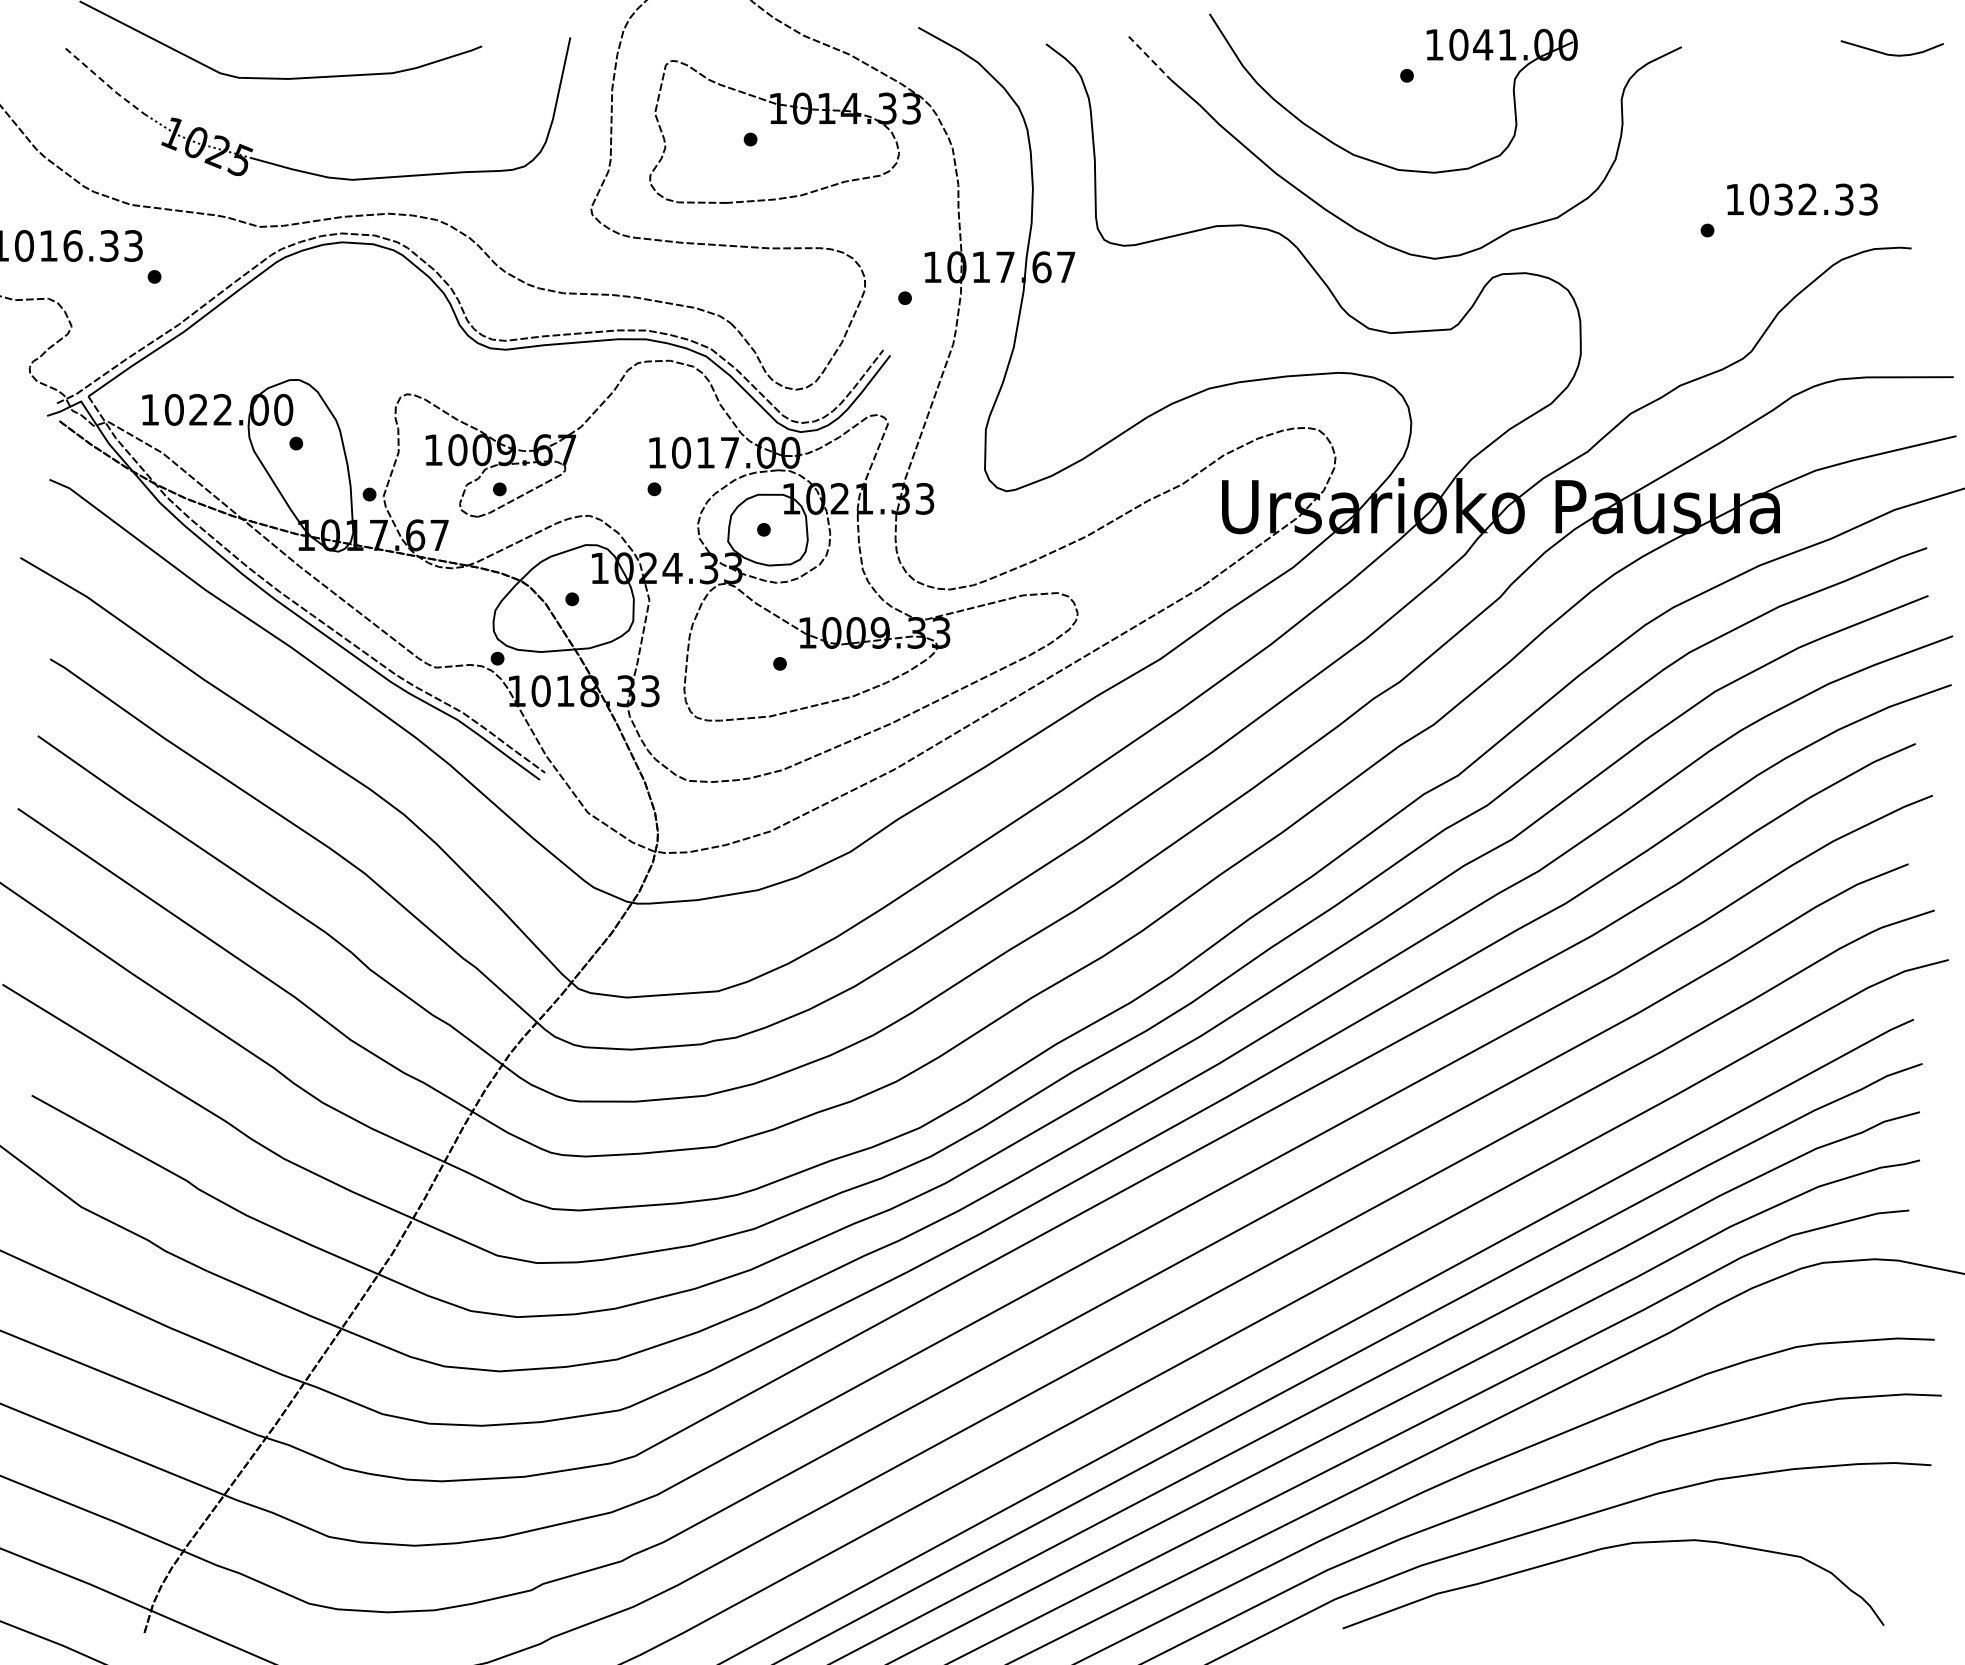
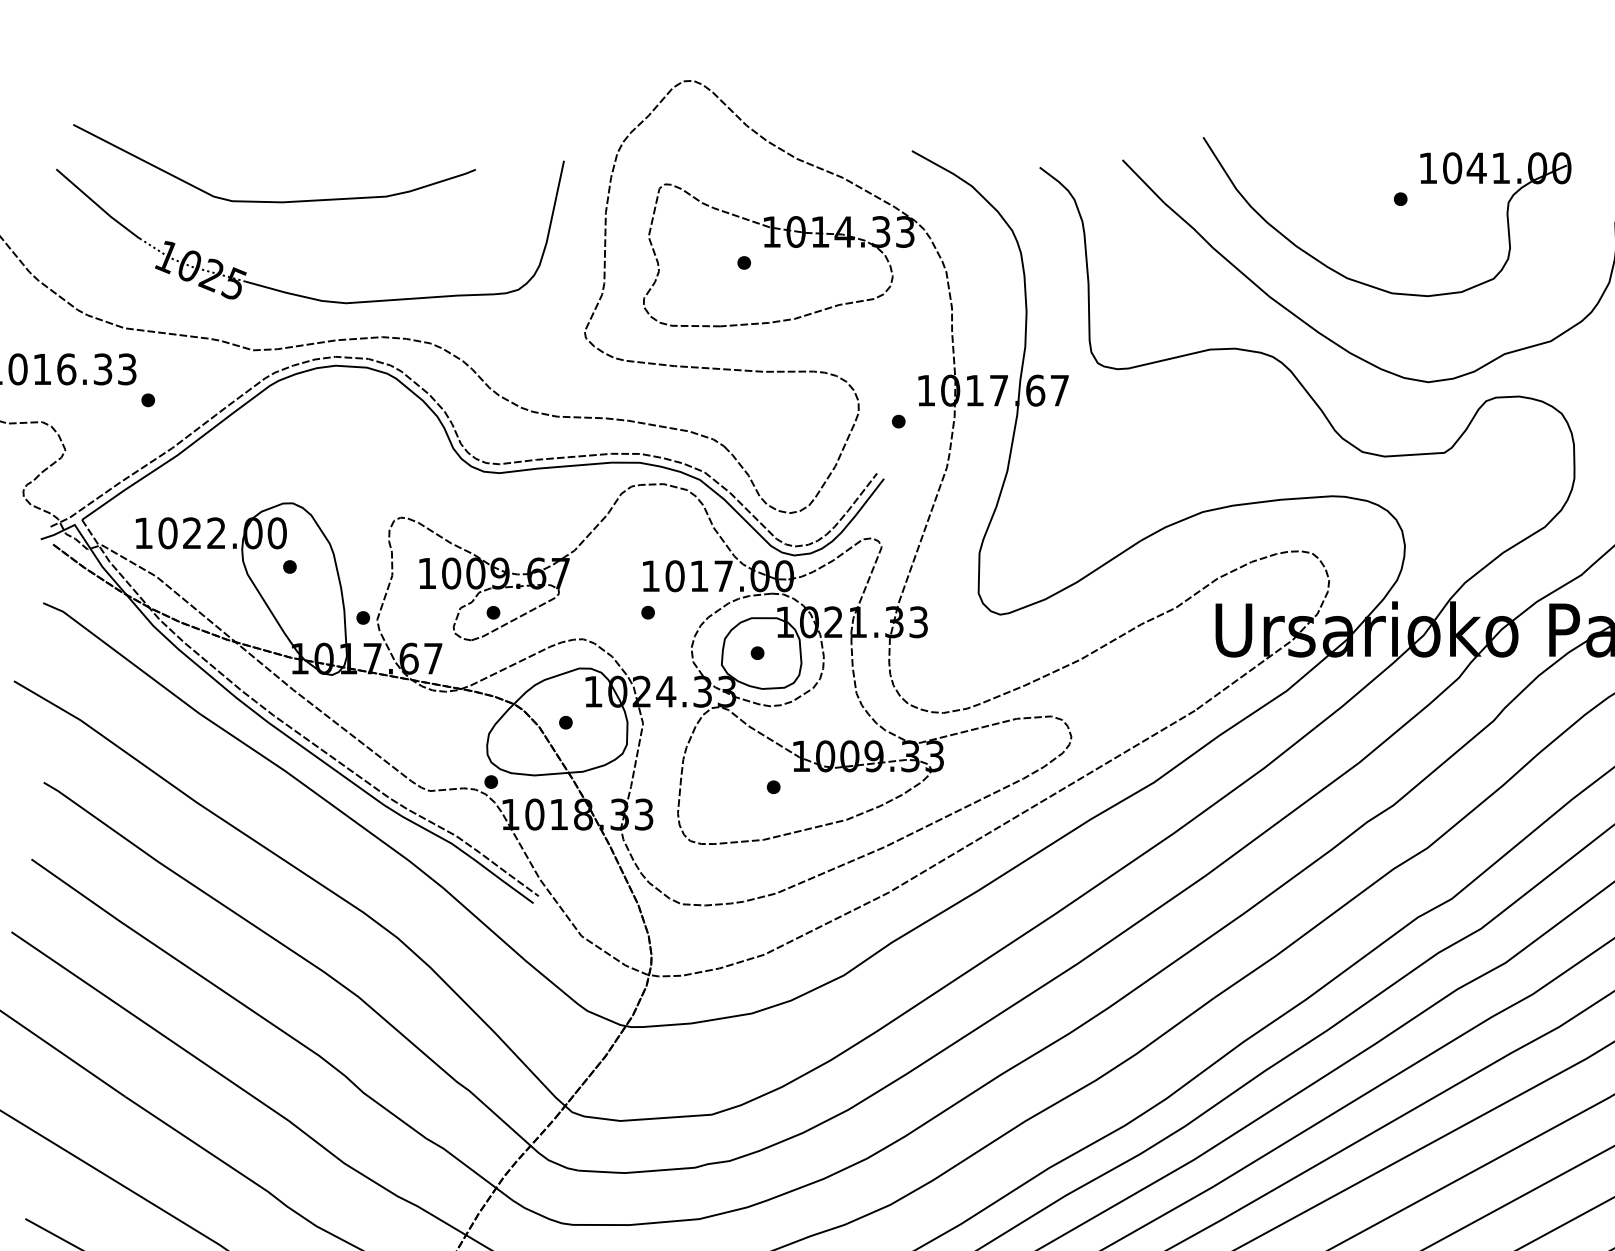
line: (1150, 58) -> (1144, 181), dashed -> solid
line: (104, 82) -> (98, 205), dashed -> solid

